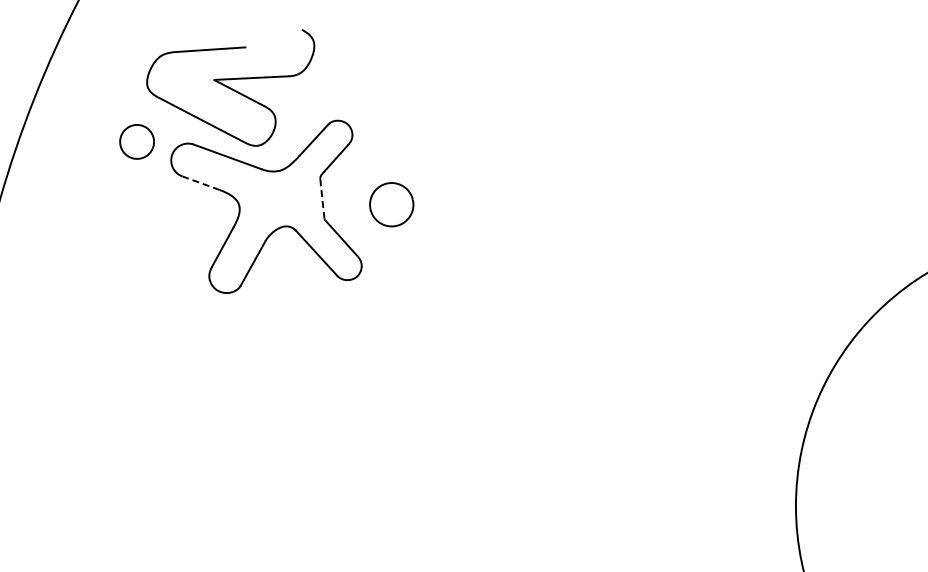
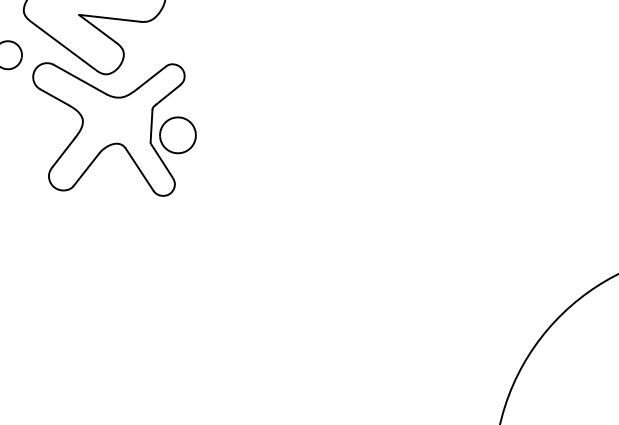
line: (201, 183) -> (55, 97), dashed -> solid
line: (322, 198) -> (151, 125), dashed -> solid
part: (391, 204) -> (177, 135), moved

